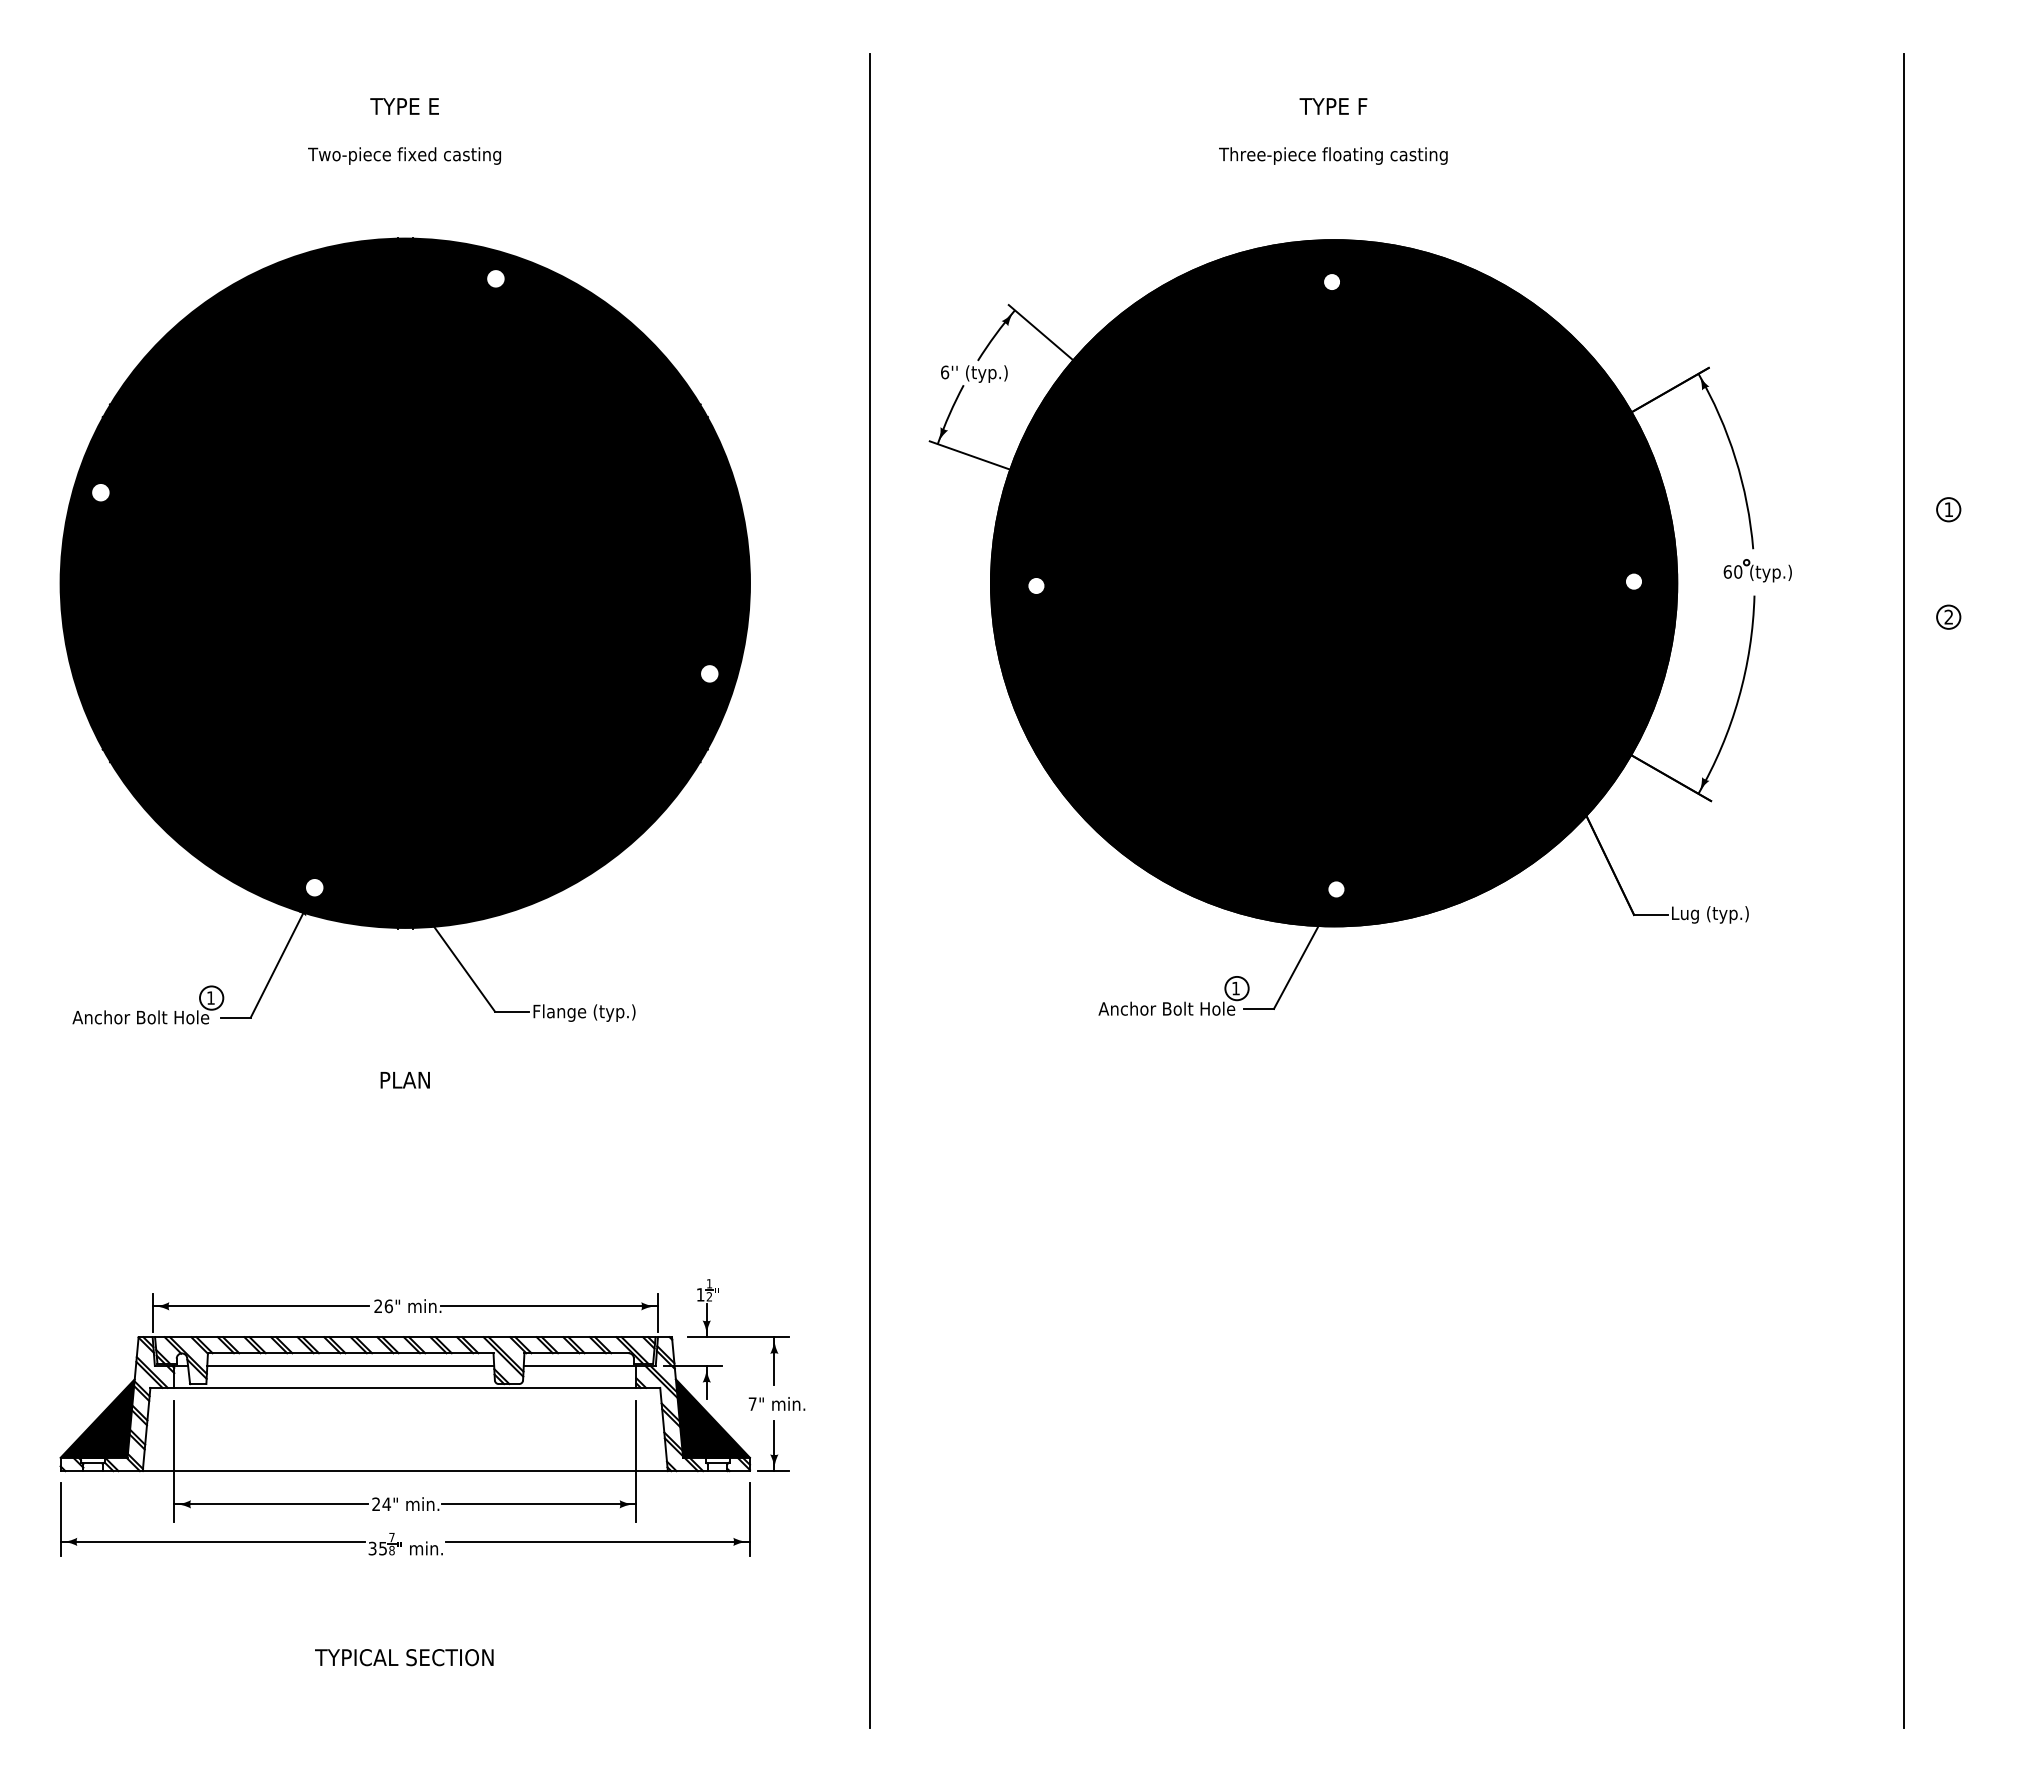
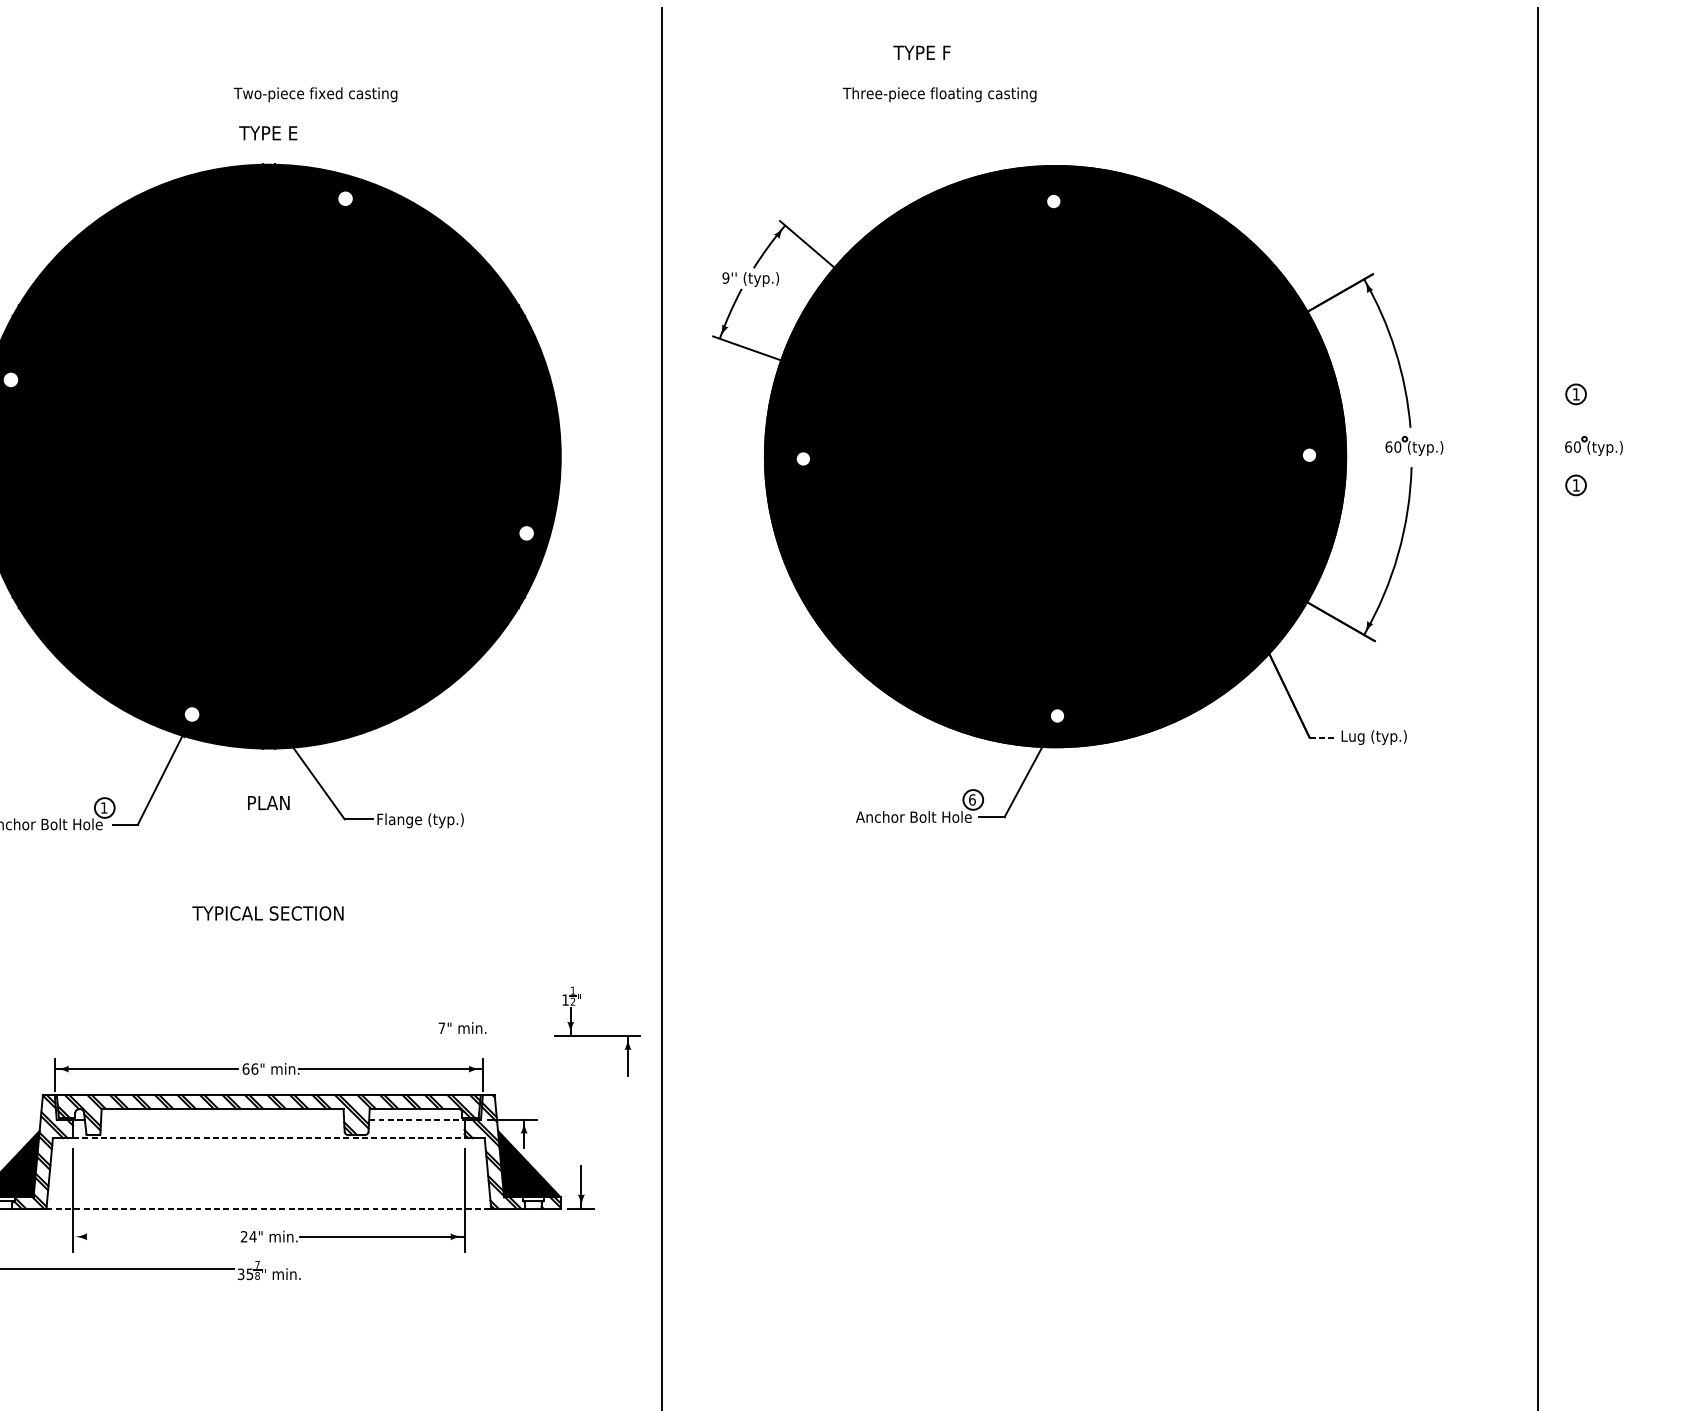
text: (404, 106) -> (268, 133), moved
text: (1333, 106) -> (922, 52), moved
text: (404, 155) -> (315, 94), moved
text: (1333, 155) -> (939, 94), moved
text: (944, 372) -> (725, 278), 6'' -> 9''
part: (1969, 570) -> (1593, 445), added
text: (1948, 616) -> (1575, 484), 2 -> 1
line: (1650, 914) -> (1323, 737), solid -> dashed
text: (1236, 988) -> (972, 799), 1 -> 6
text: (404, 1080) -> (268, 803), moved
text: (378, 1306) -> (246, 1069), 26" -> 66"
part: (738, 1332) -> (597, 1031), moved
line: (350, 1365) -> (222, 1119), removed
line: (580, 1365) -> (417, 1119), solid -> dashed
line: (405, 1387) -> (268, 1137), solid -> dashed
text: (776, 1403) -> (462, 1027), moved
line: (405, 1471) -> (268, 1208), solid -> dashed
line: (271, 1504) -> (155, 1236), removed
part: (597, 1541) -> (431, 1268), removed
text: (404, 1657) -> (268, 913), moved

